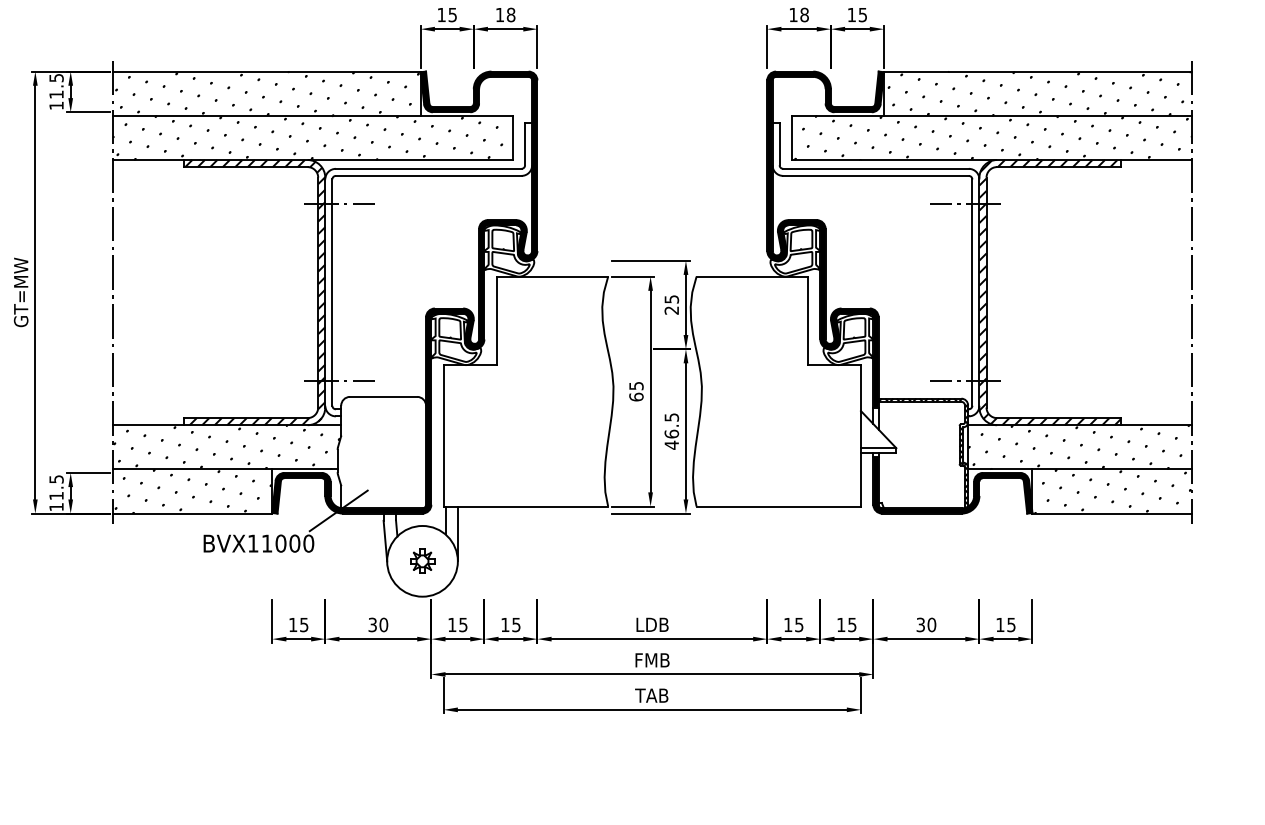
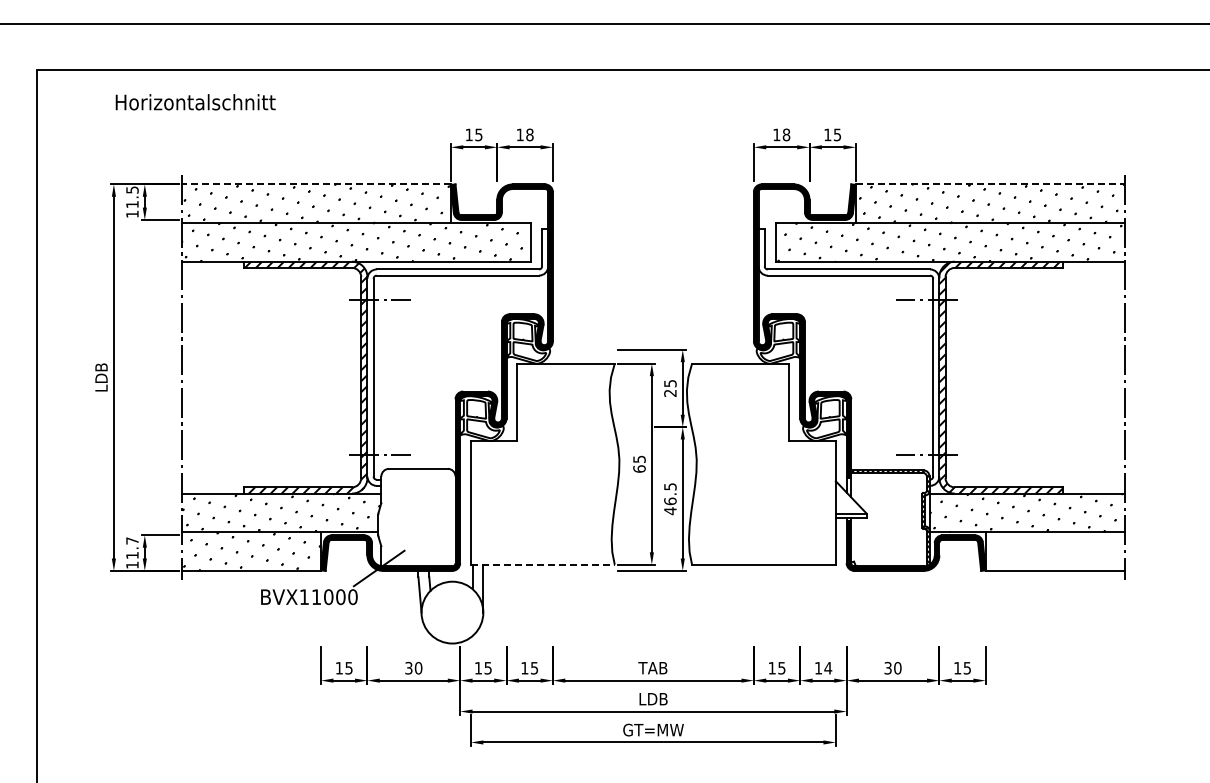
line: (265, 71) -> (315, 184), solid -> dashed
line: (1037, 71) -> (990, 184), solid -> dashed
text: (21, 292) -> (101, 377), GT=MW -> LDB
text: (56, 478) -> (132, 540), 11.5 -> 11.7
hatch: (1112, 491) -> (1055, 551), removed
line: (525, 506) -> (542, 564), solid -> dashed
part: (422, 561) -> (452, 612), removed
text: (651, 625) -> (652, 668), LDB -> TAB
text: (852, 625) -> (828, 668), 15 -> 14
text: (652, 660) -> (653, 699), FMB -> LDB
text: (652, 695) -> (653, 729), TAB -> GT=MW

